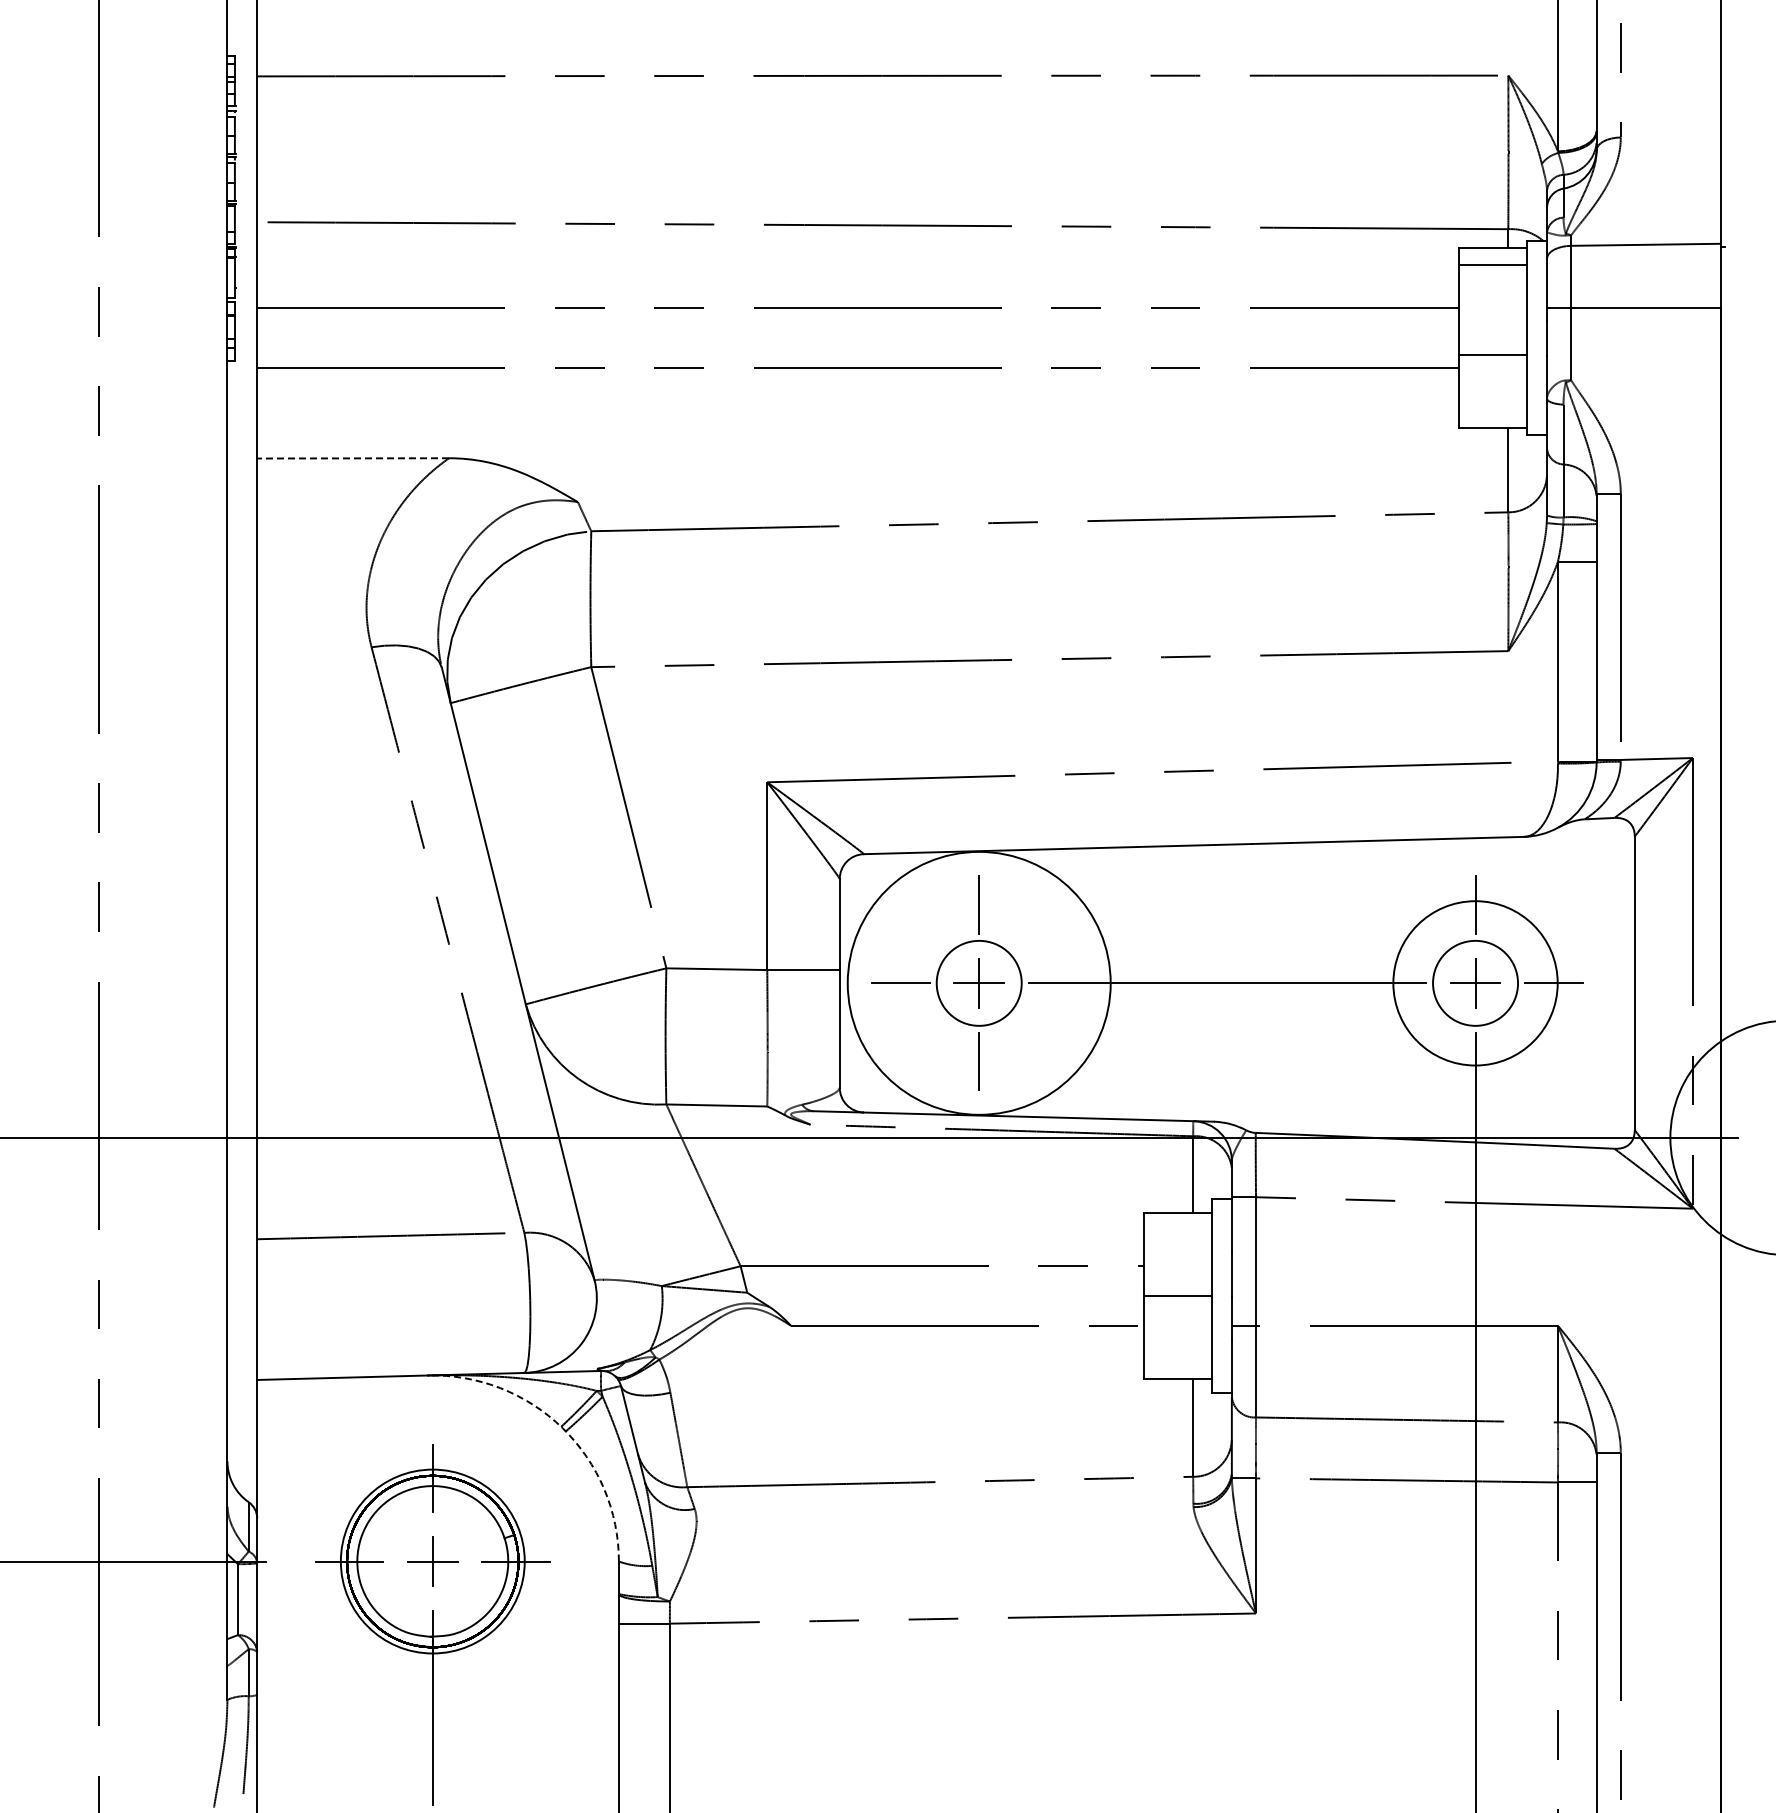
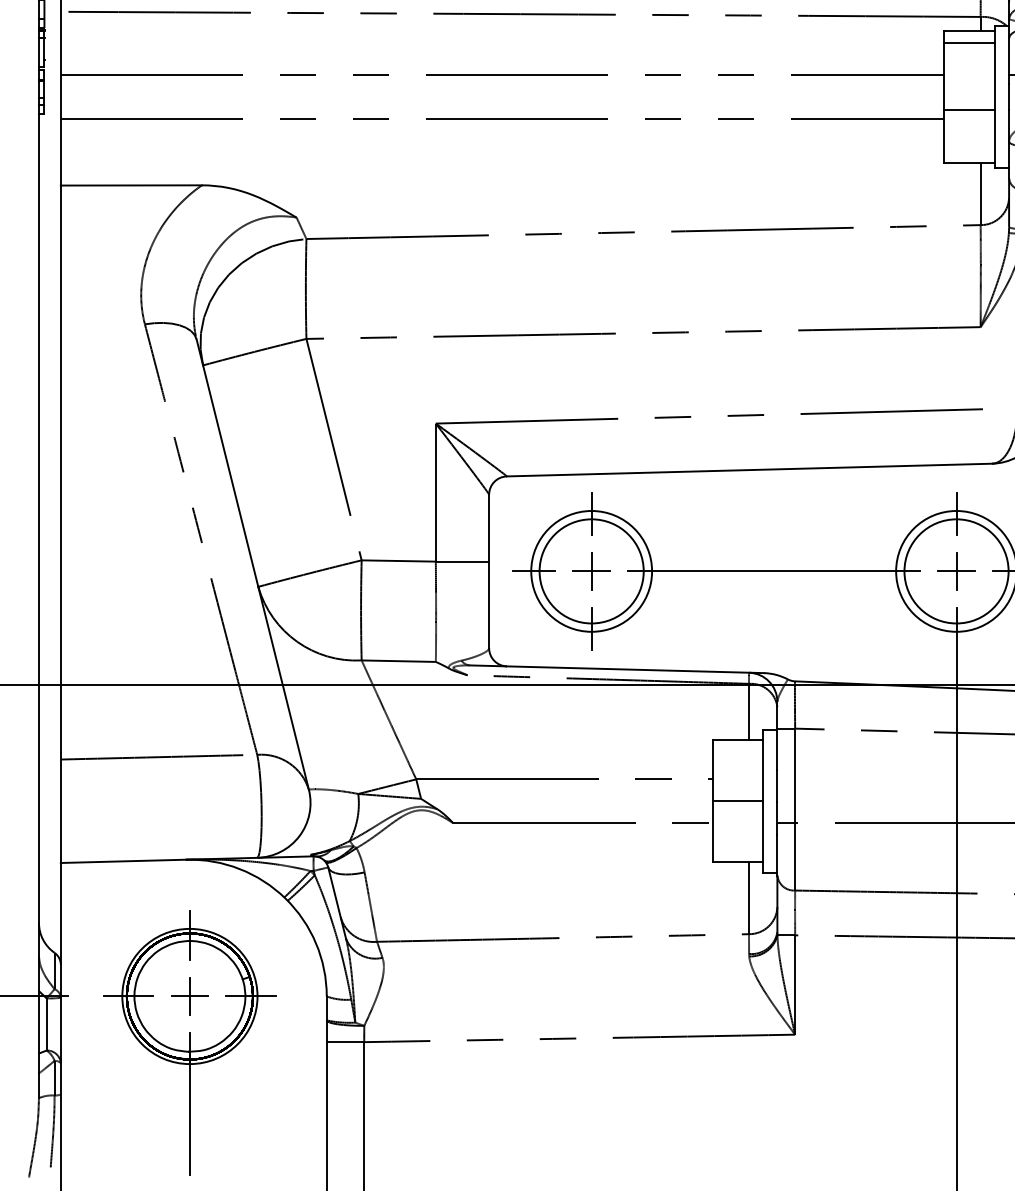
line: (353, 458) -> (131, 185), dashed -> solid
circle: (979, 983) -> (591, 571), size x0.62
circle: (979, 983) -> (591, 571), size x1.67
circle: (1475, 983) -> (956, 571), size x1.67
arc: (562, 1428) -> (285, 898), dashed -> solid

